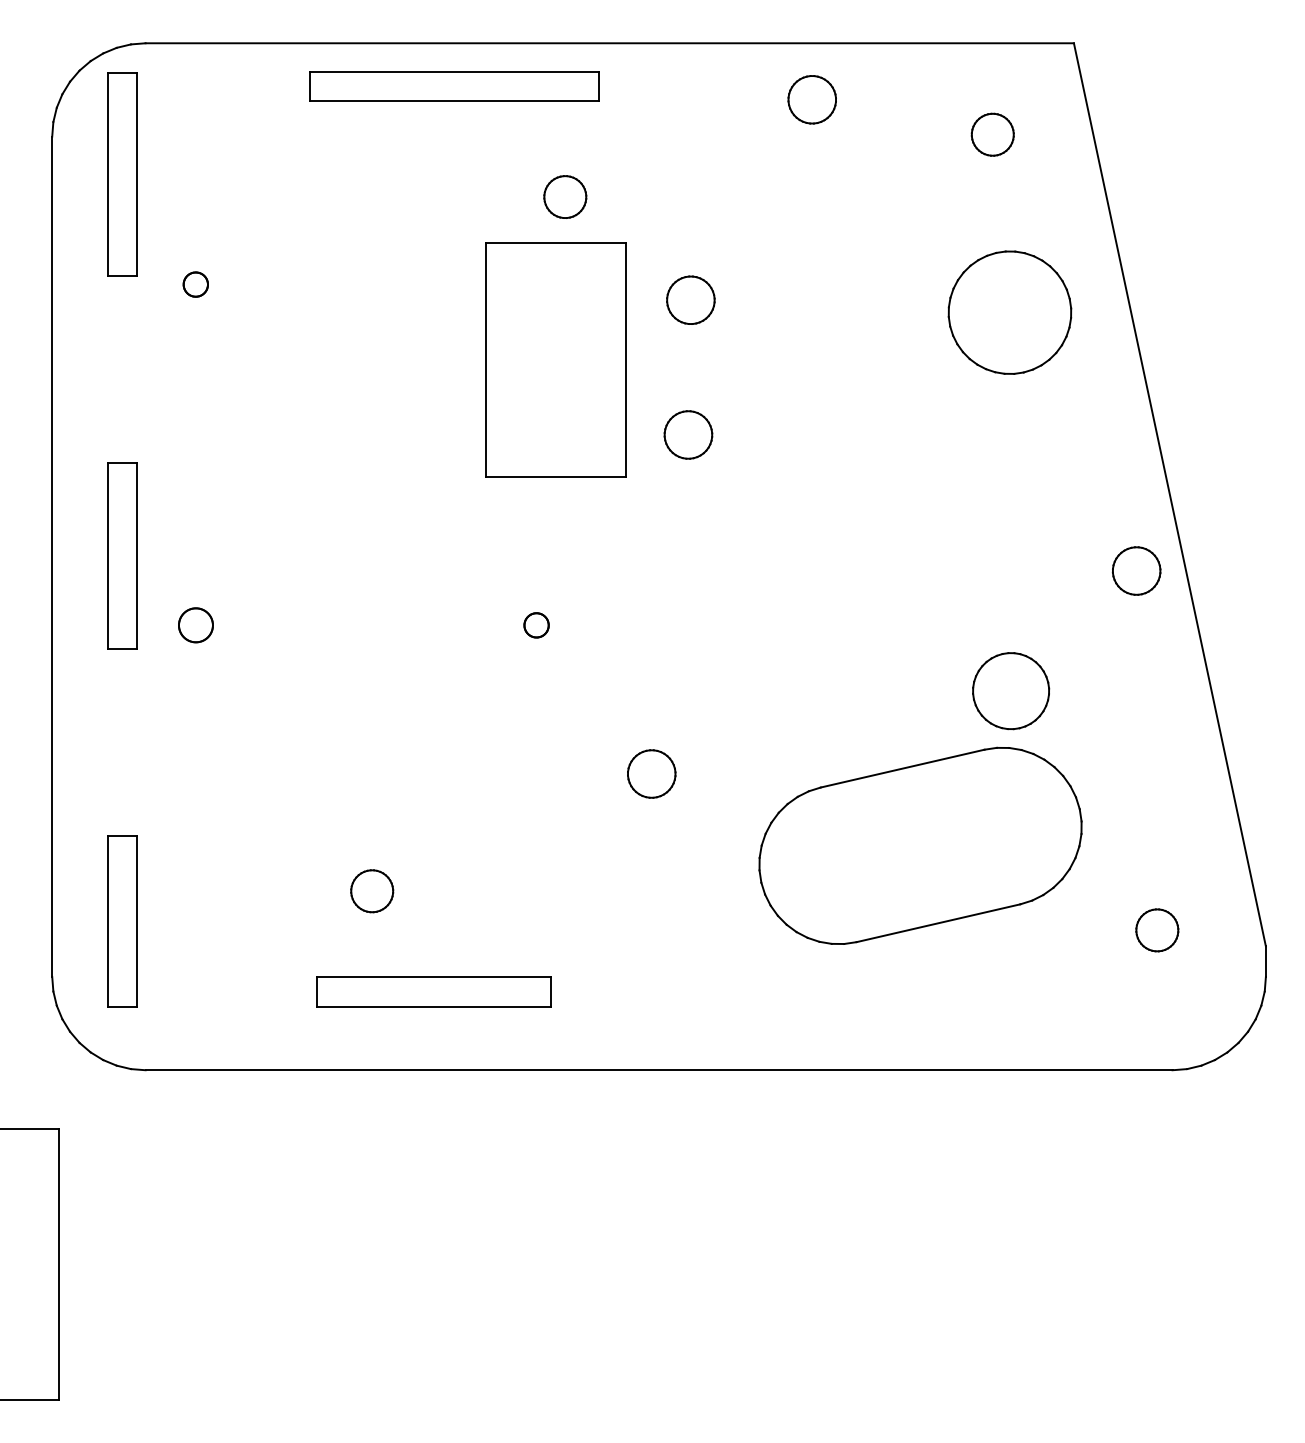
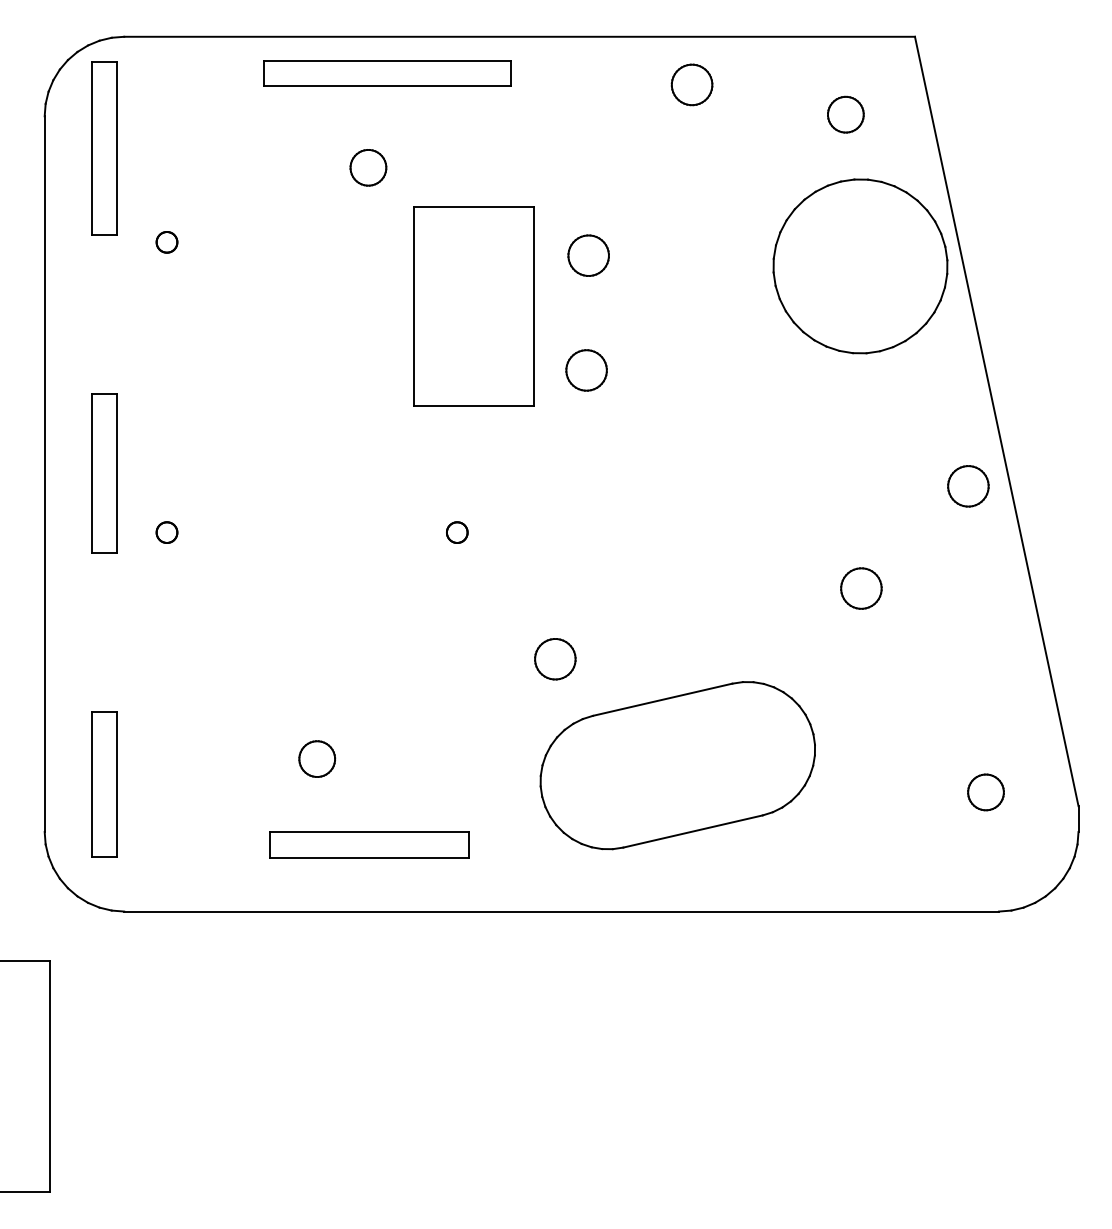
part: (565, 196) -> (368, 167), moved
part: (1009, 312) -> (860, 266), size x1.67
part: (195, 625) -> (166, 532), size x0.71
part: (1010, 690) -> (860, 588), size x0.62
part: (920, 845) -> (677, 765), moved

